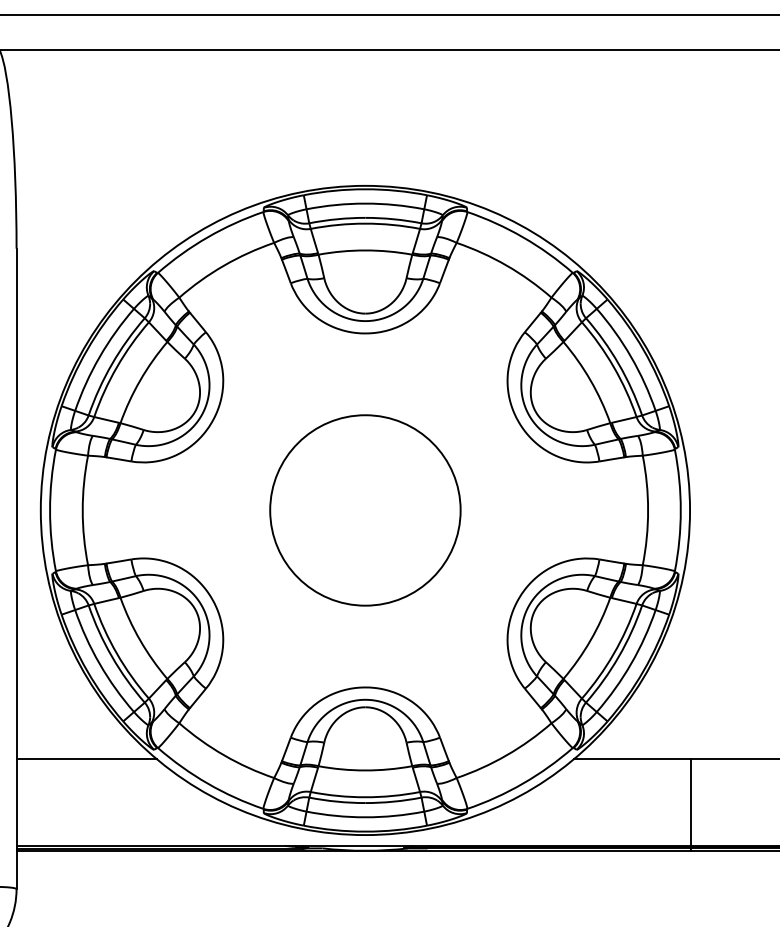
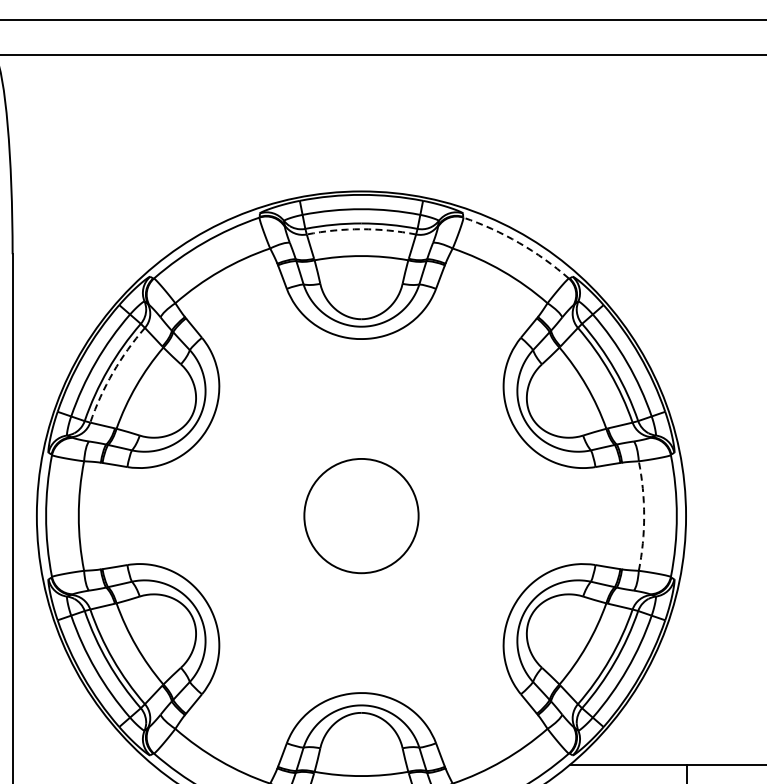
arc: (365, 223) -> (361, 229), solid -> dashed
arc: (523, 237) -> (519, 243), solid -> dashed
arc: (117, 367) -> (113, 373), solid -> dashed
circle: (365, 510) -> (361, 516), size x0.6
arc: (648, 510) -> (644, 516), solid -> dashed
line: (86, 759) -> (82, 765), removed

